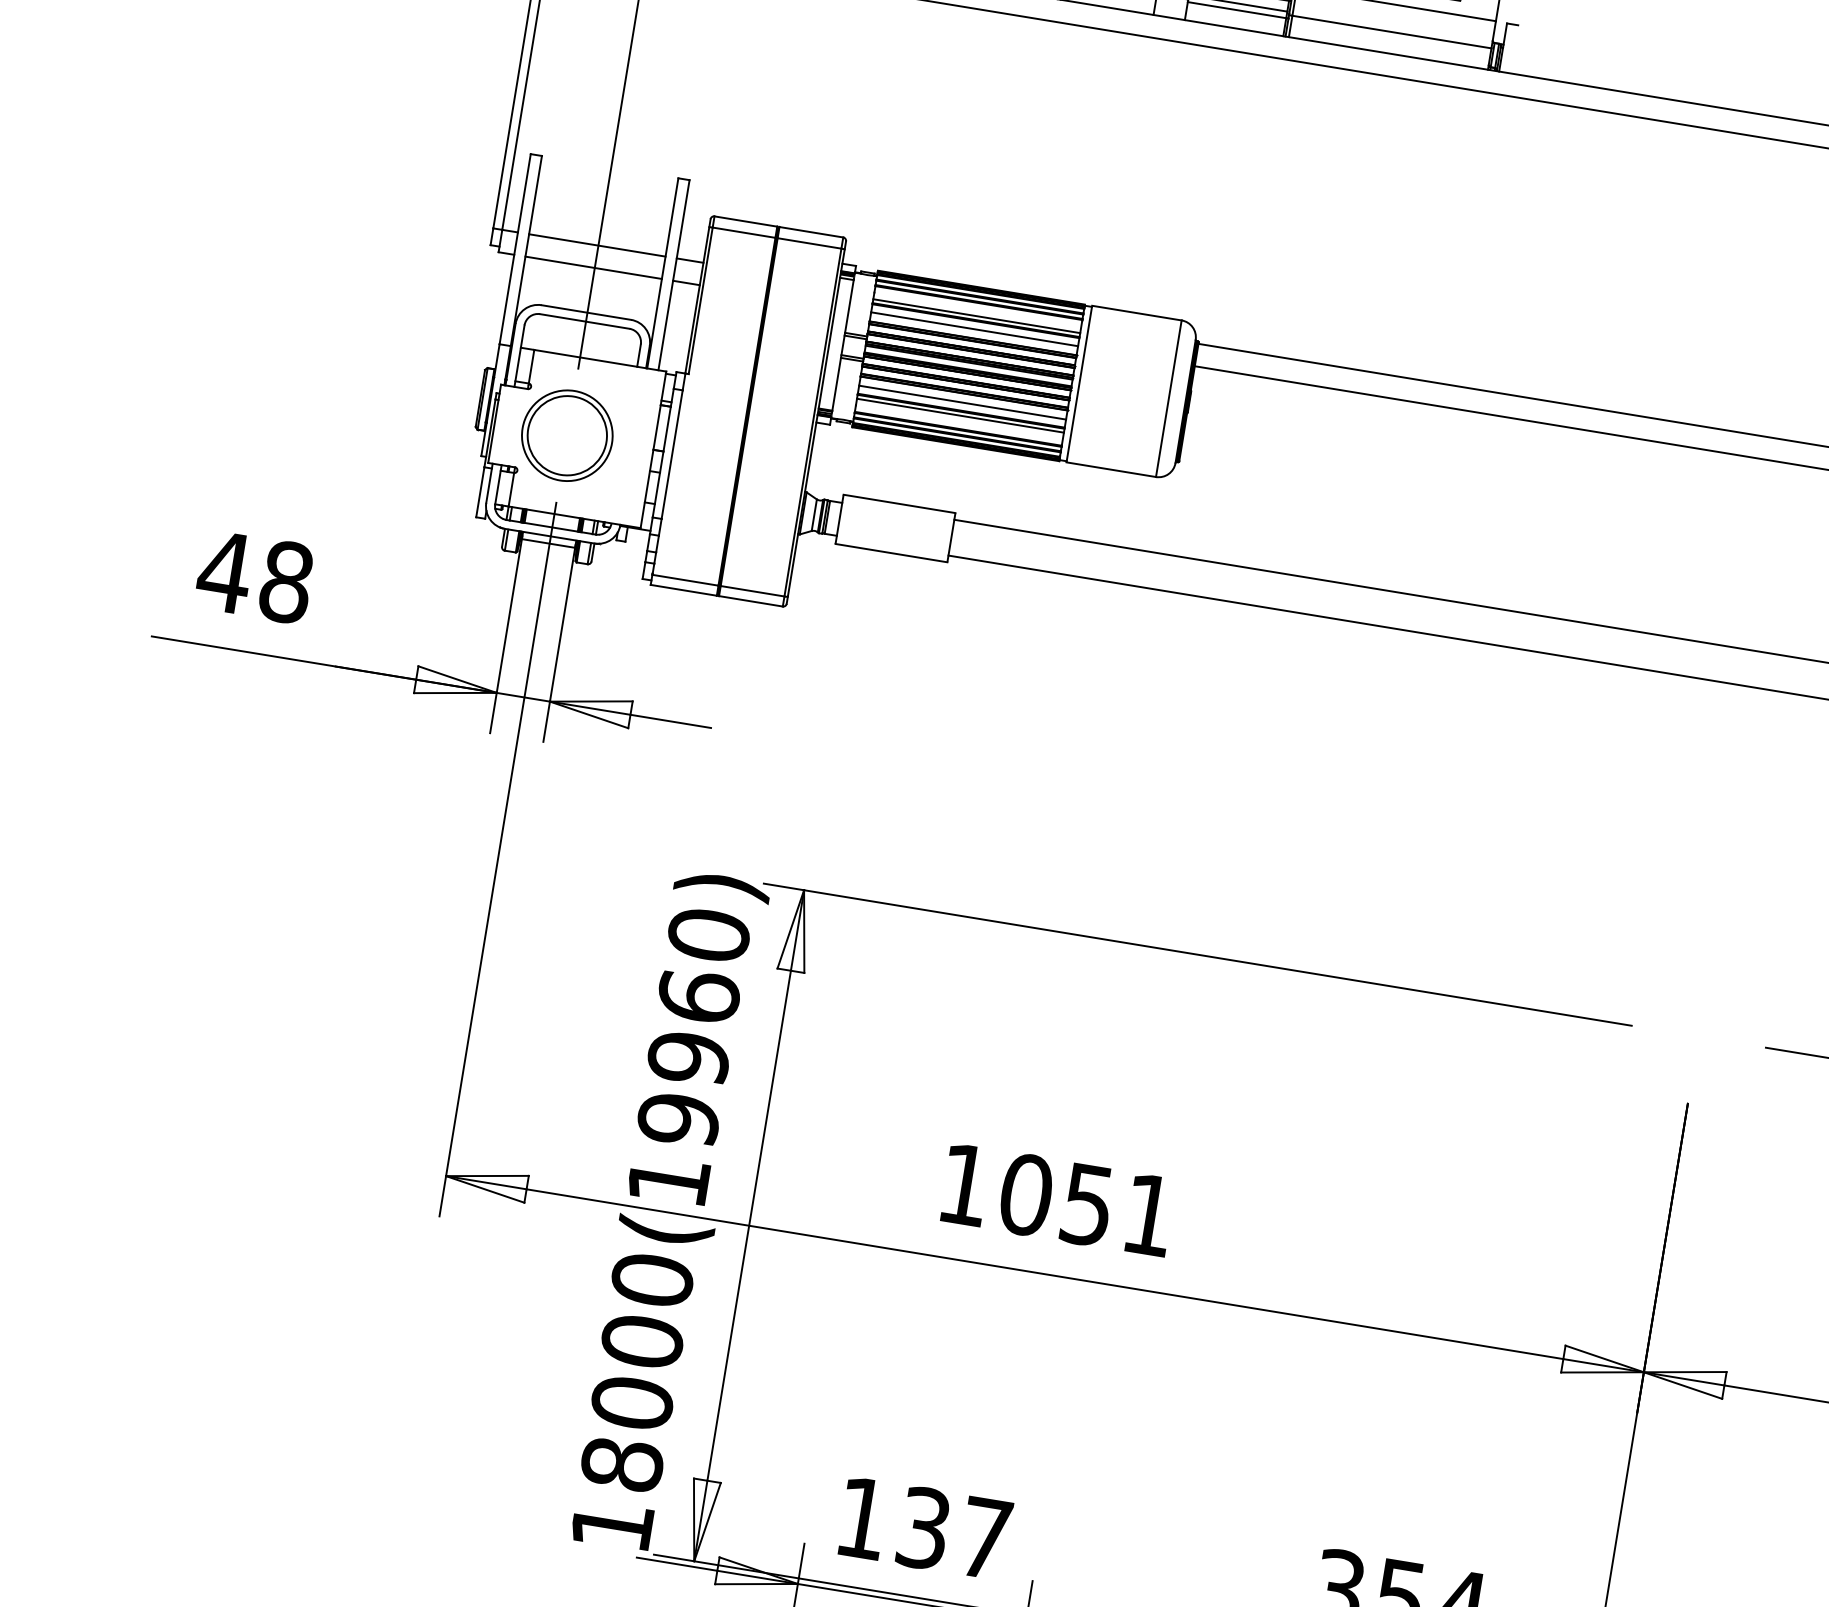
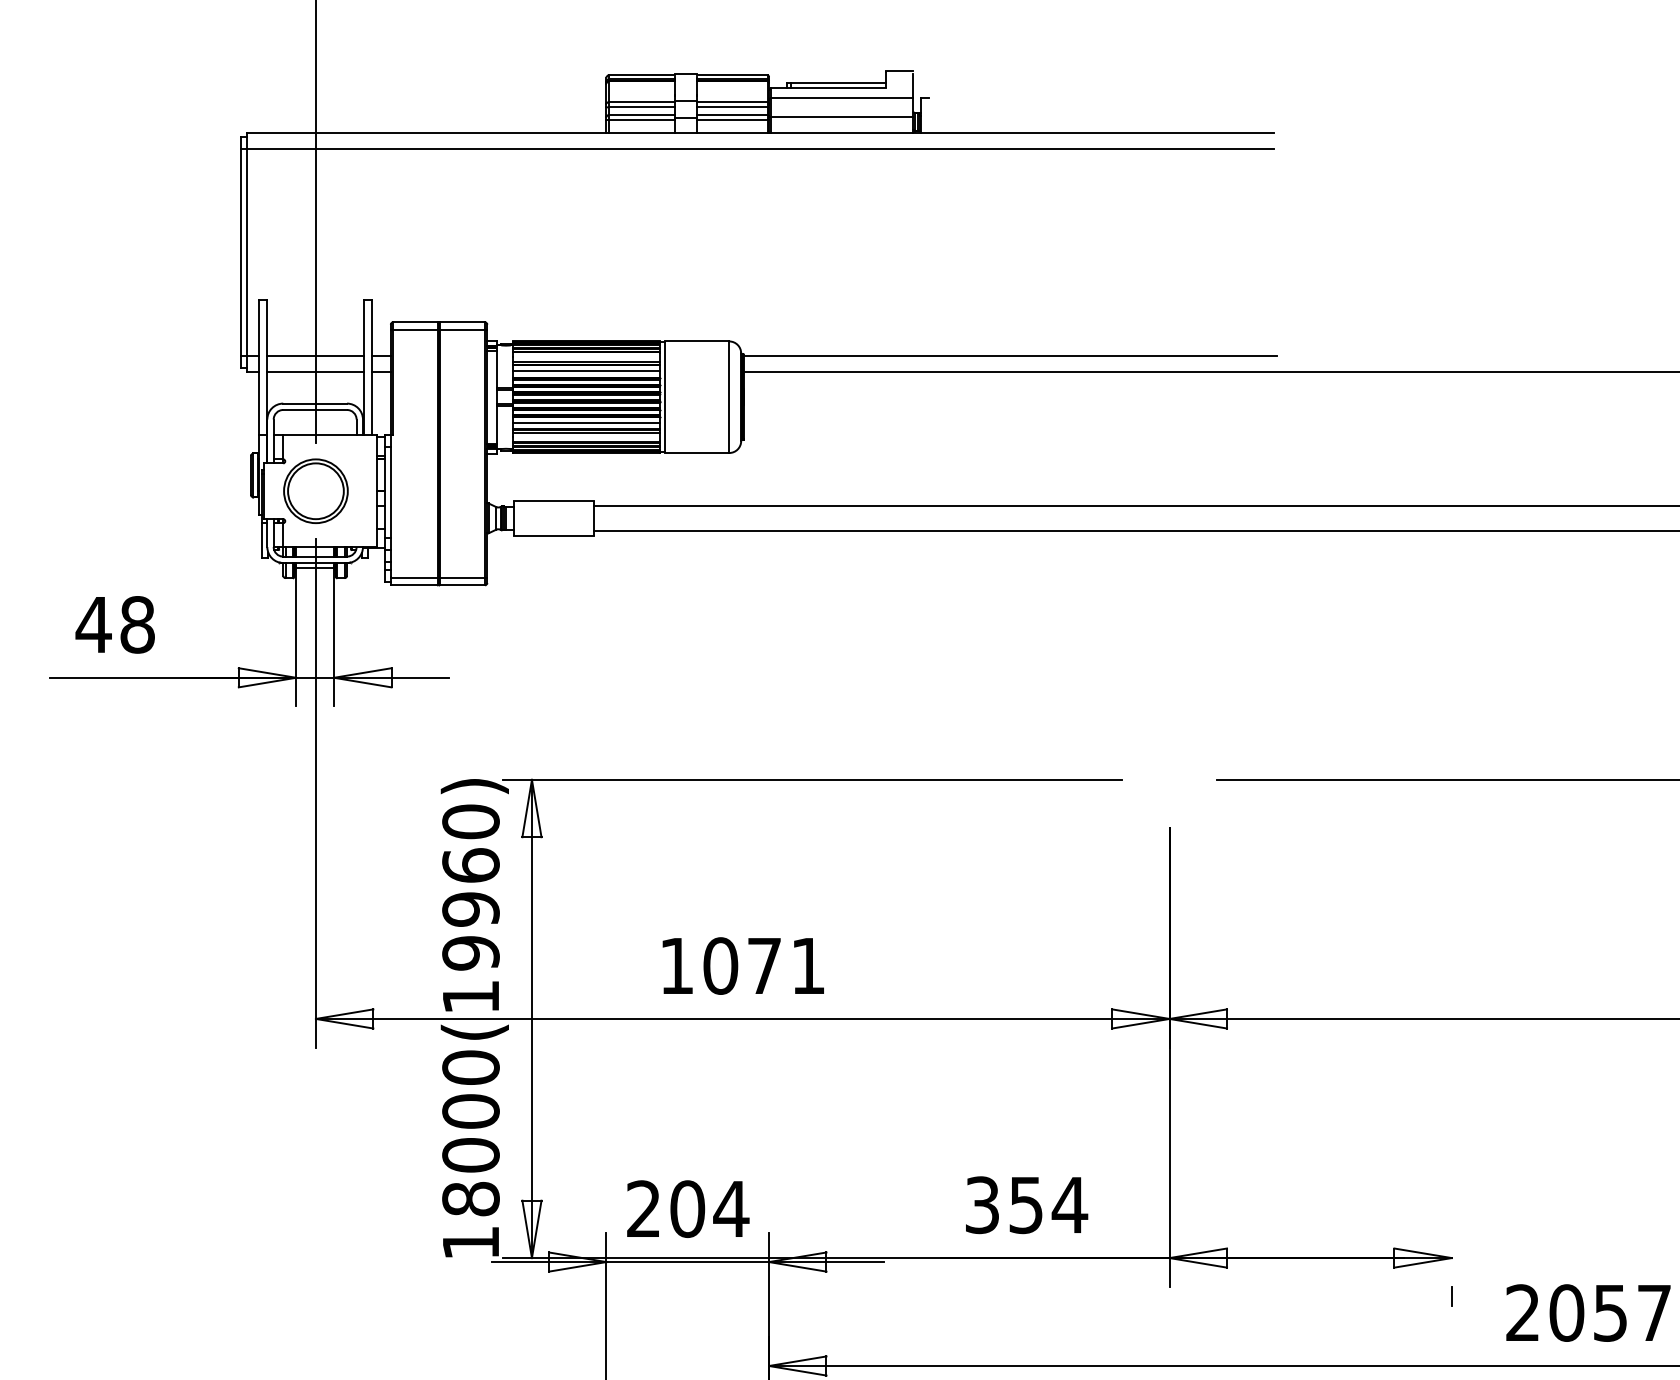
text: (1087, 1205) -> (764, 966), 1051 -> 1071
text: (925, 1529) -> (688, 1209), 137 -> 204

